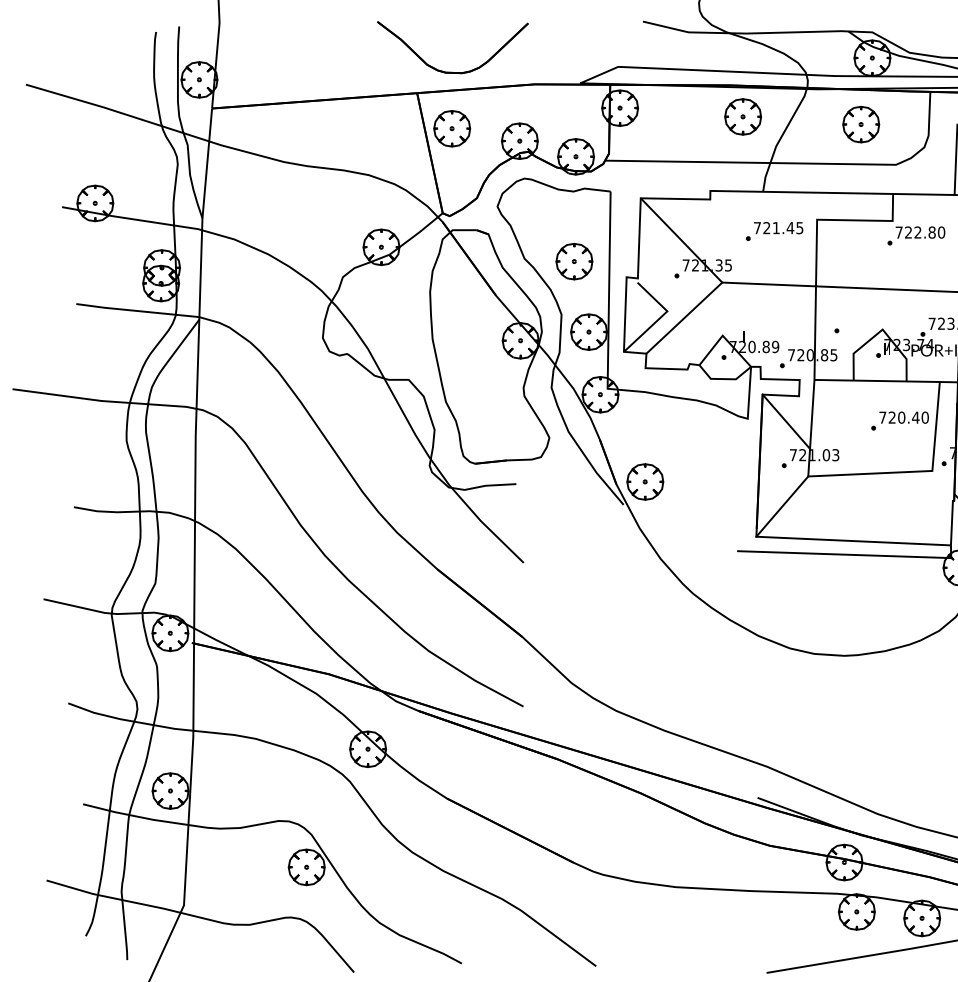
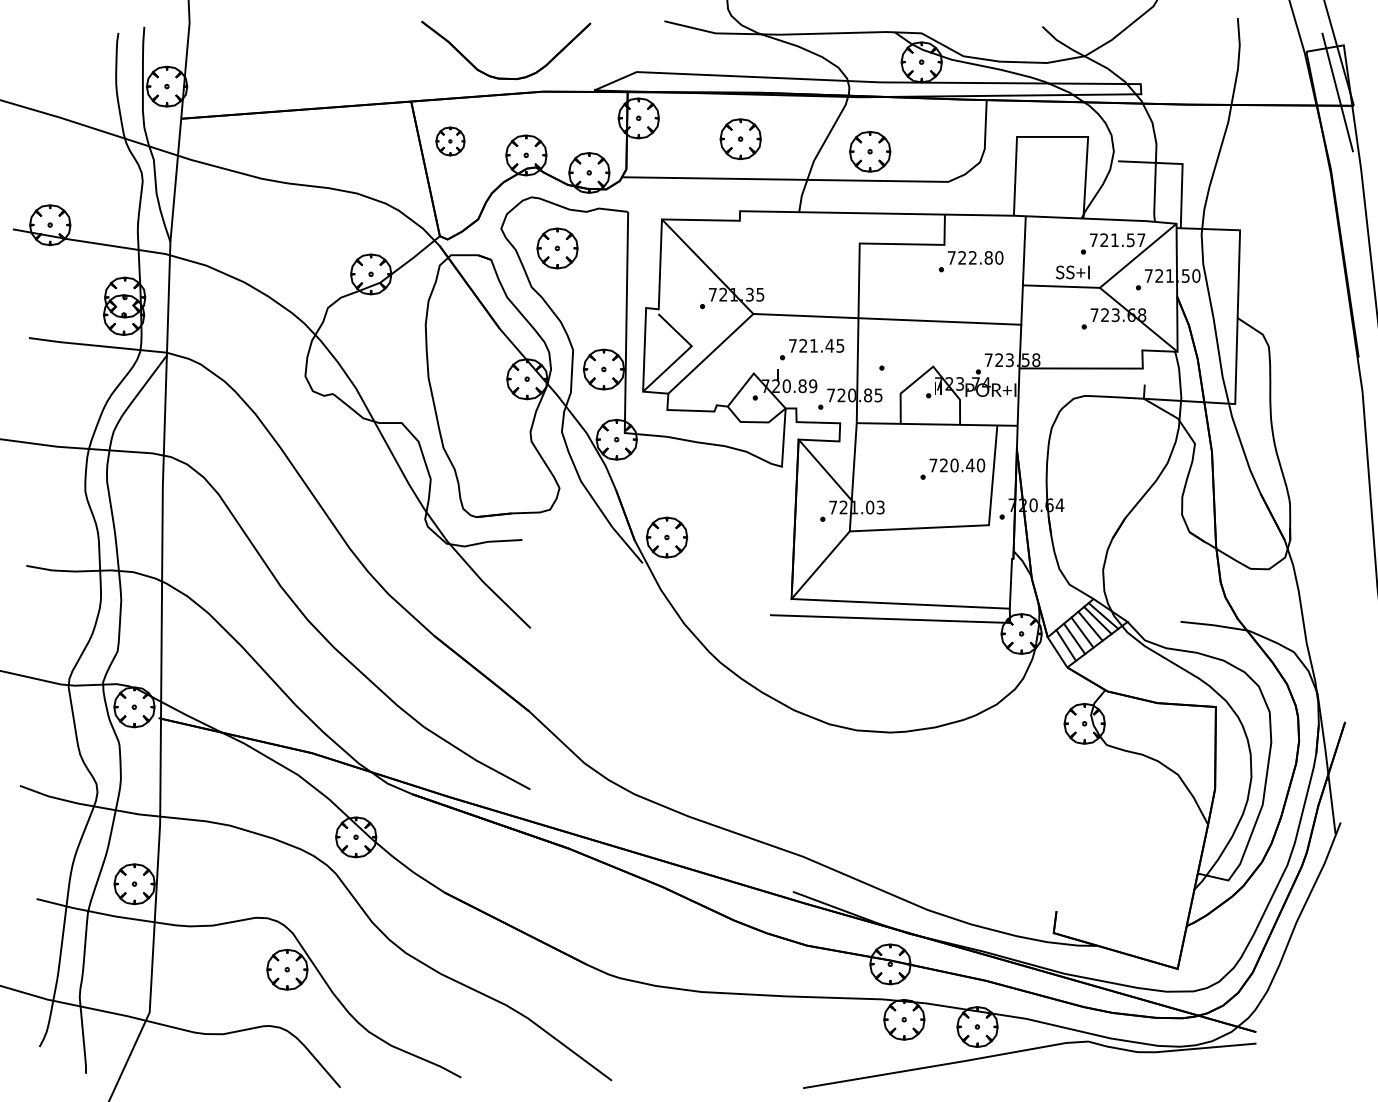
part: (453, 71) -> (506, 77), moved
part: (742, 117) -> (740, 139), moved
part: (861, 124) -> (870, 151), moved
part: (452, 128) -> (450, 141), size x0.7
part: (775, 231) -> (812, 349), moved
part: (574, 261) -> (557, 248), moved

